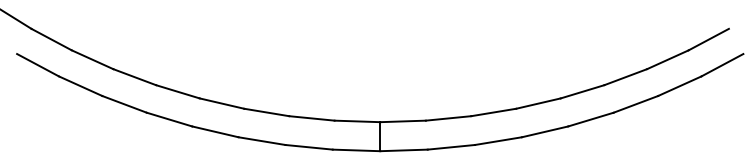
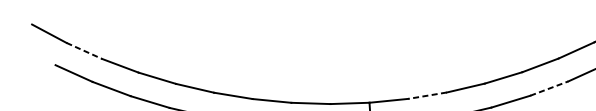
line: (51, 39) -> (84, 50), solid -> dashed
line: (448, 118) -> (427, 95), solid -> dashed
line: (590, 119) -> (548, 88), solid -> dashed

